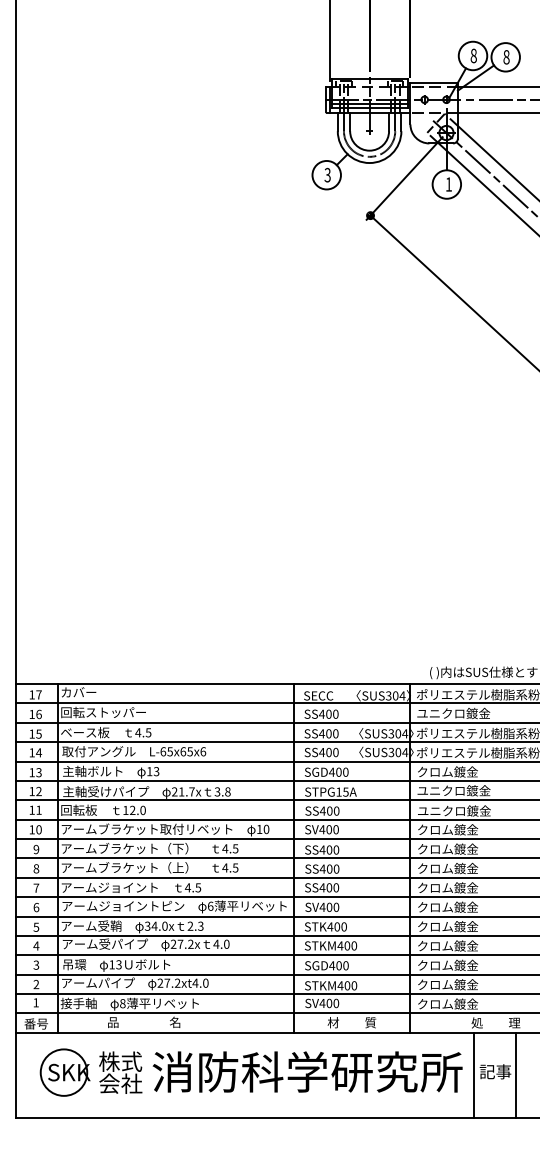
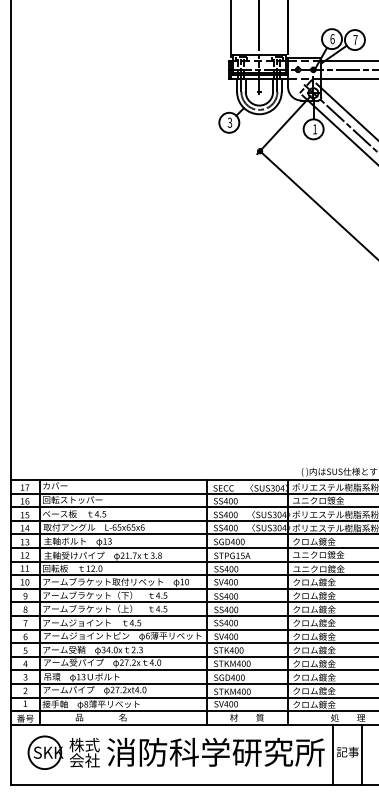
text: (473, 55) -> (332, 38), 8 -> 6
text: (506, 57) -> (355, 40), 8 -> 7

